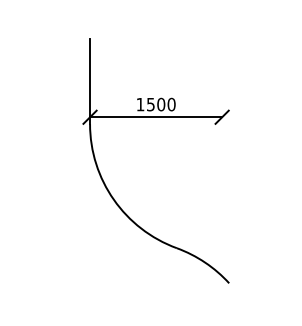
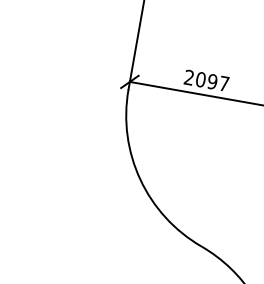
text: (155, 104) -> (206, 80), 1500 -> 2097

